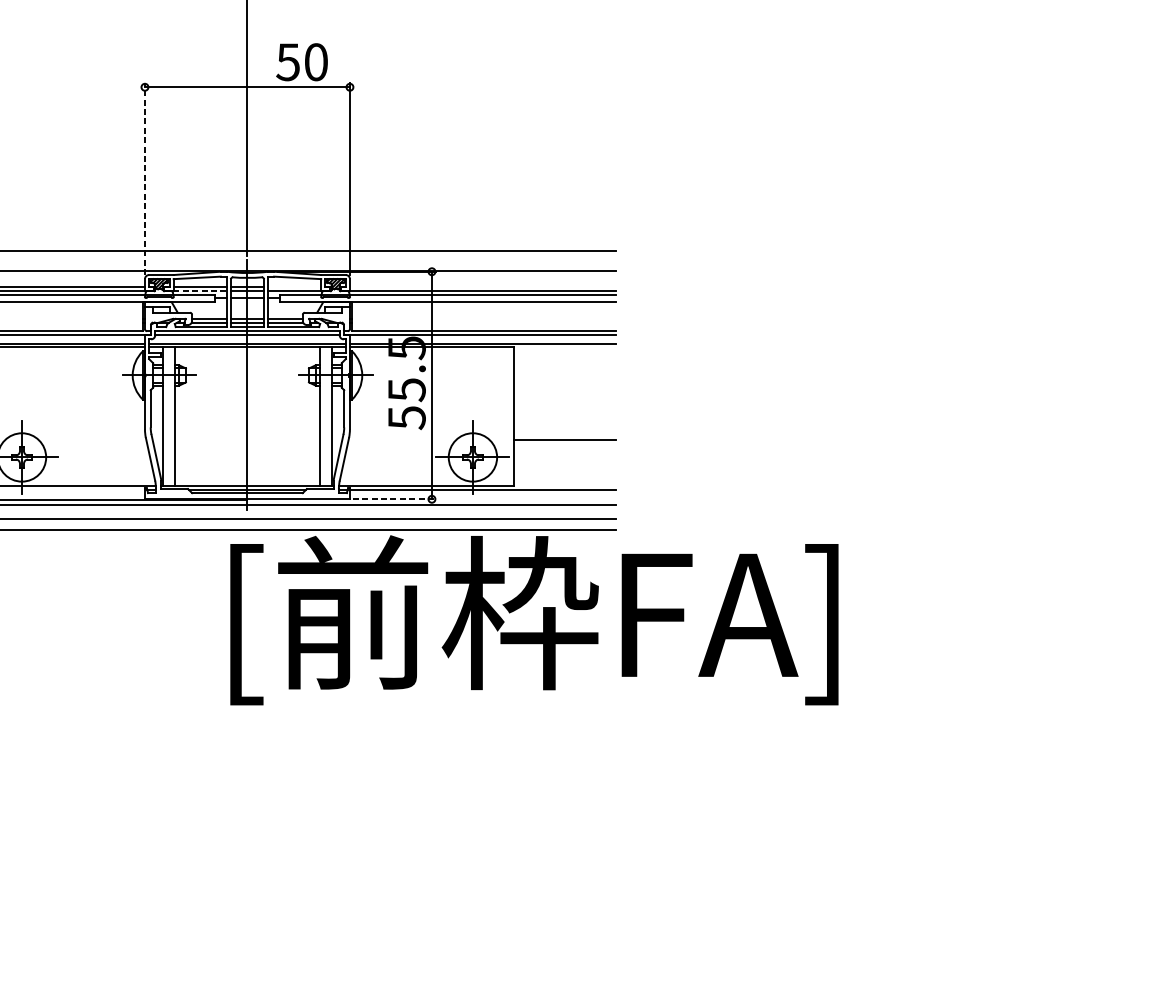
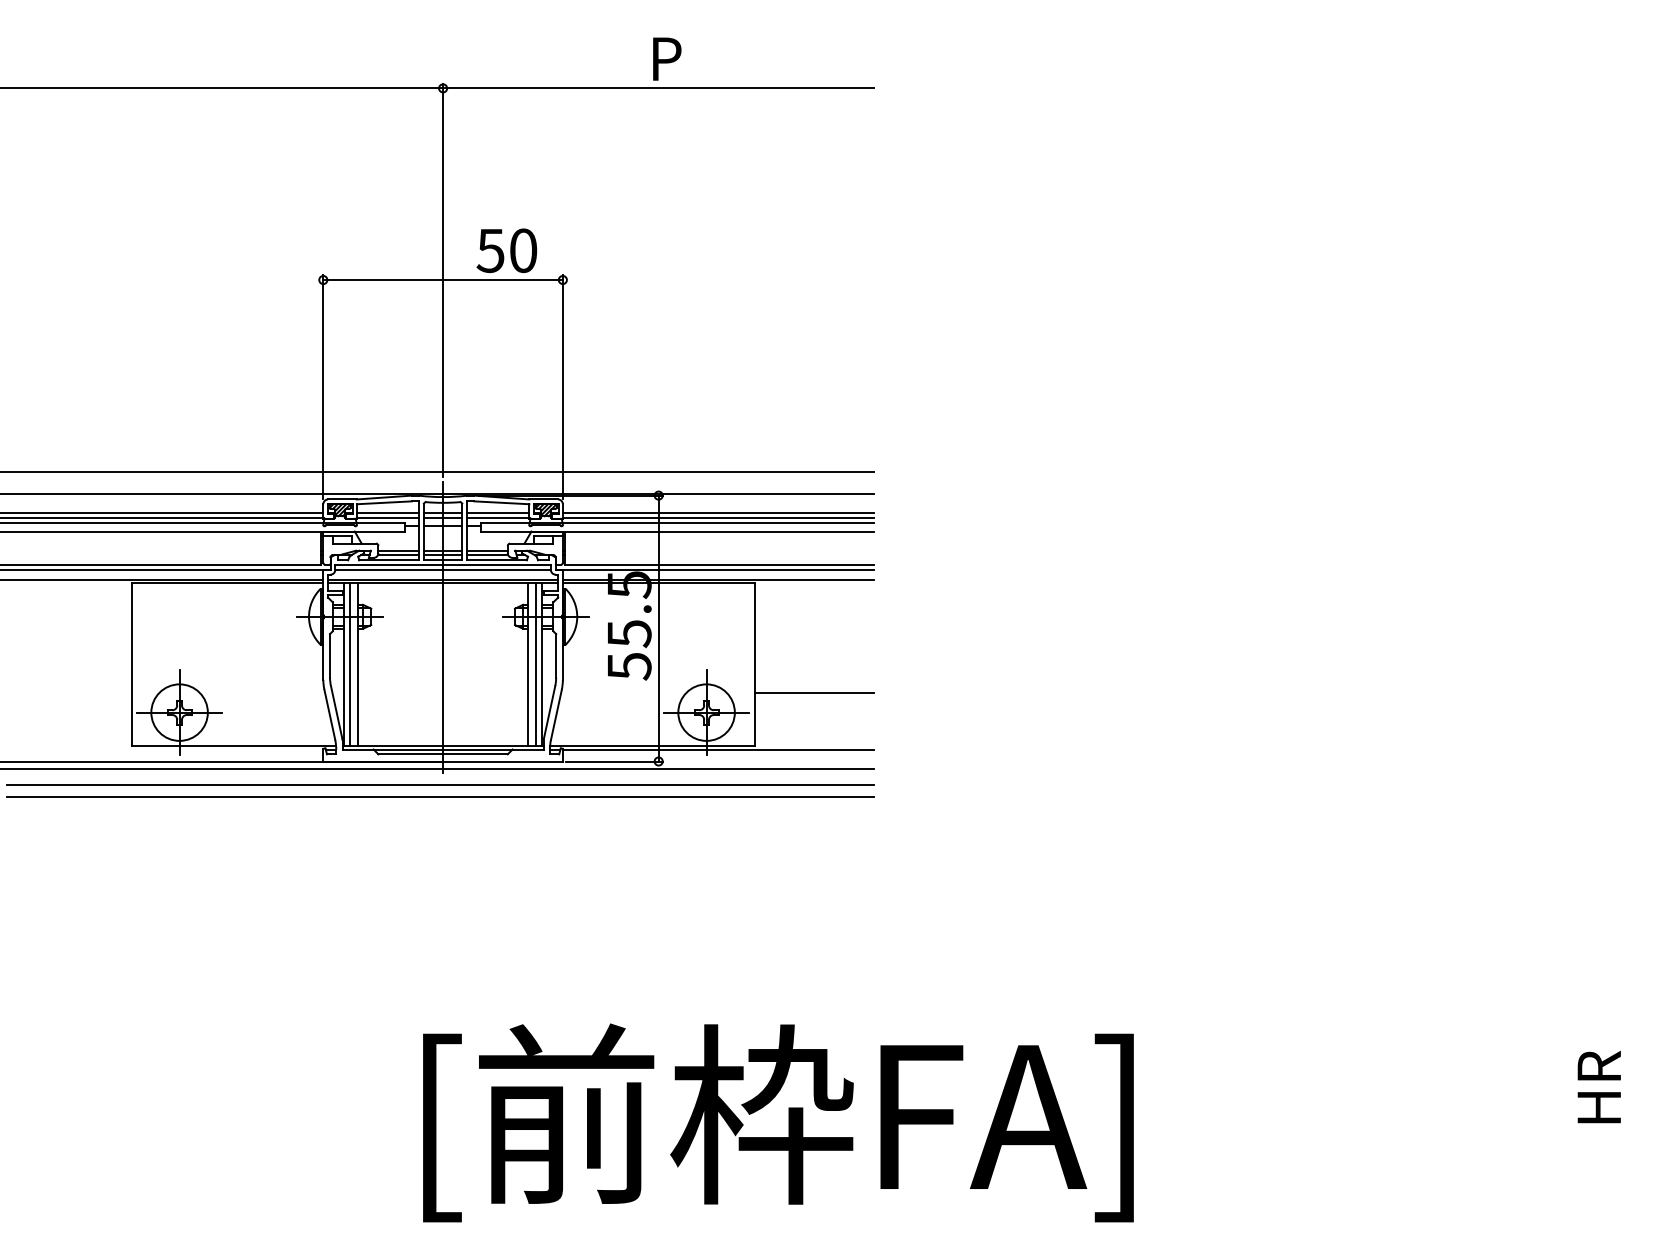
line: (145, 178) -> (323, 386), dashed -> solid
line: (294, 287) -> (498, 513), added
line: (483, 287) -> (718, 513), added
line: (200, 291) -> (388, 518), dashed -> solid
line: (168, 416) -> (350, 664), added
line: (326, 416) -> (535, 664), added
line: (394, 499) -> (614, 761), dashed -> solid
text: (534, 619) -> (778, 1122), moved

